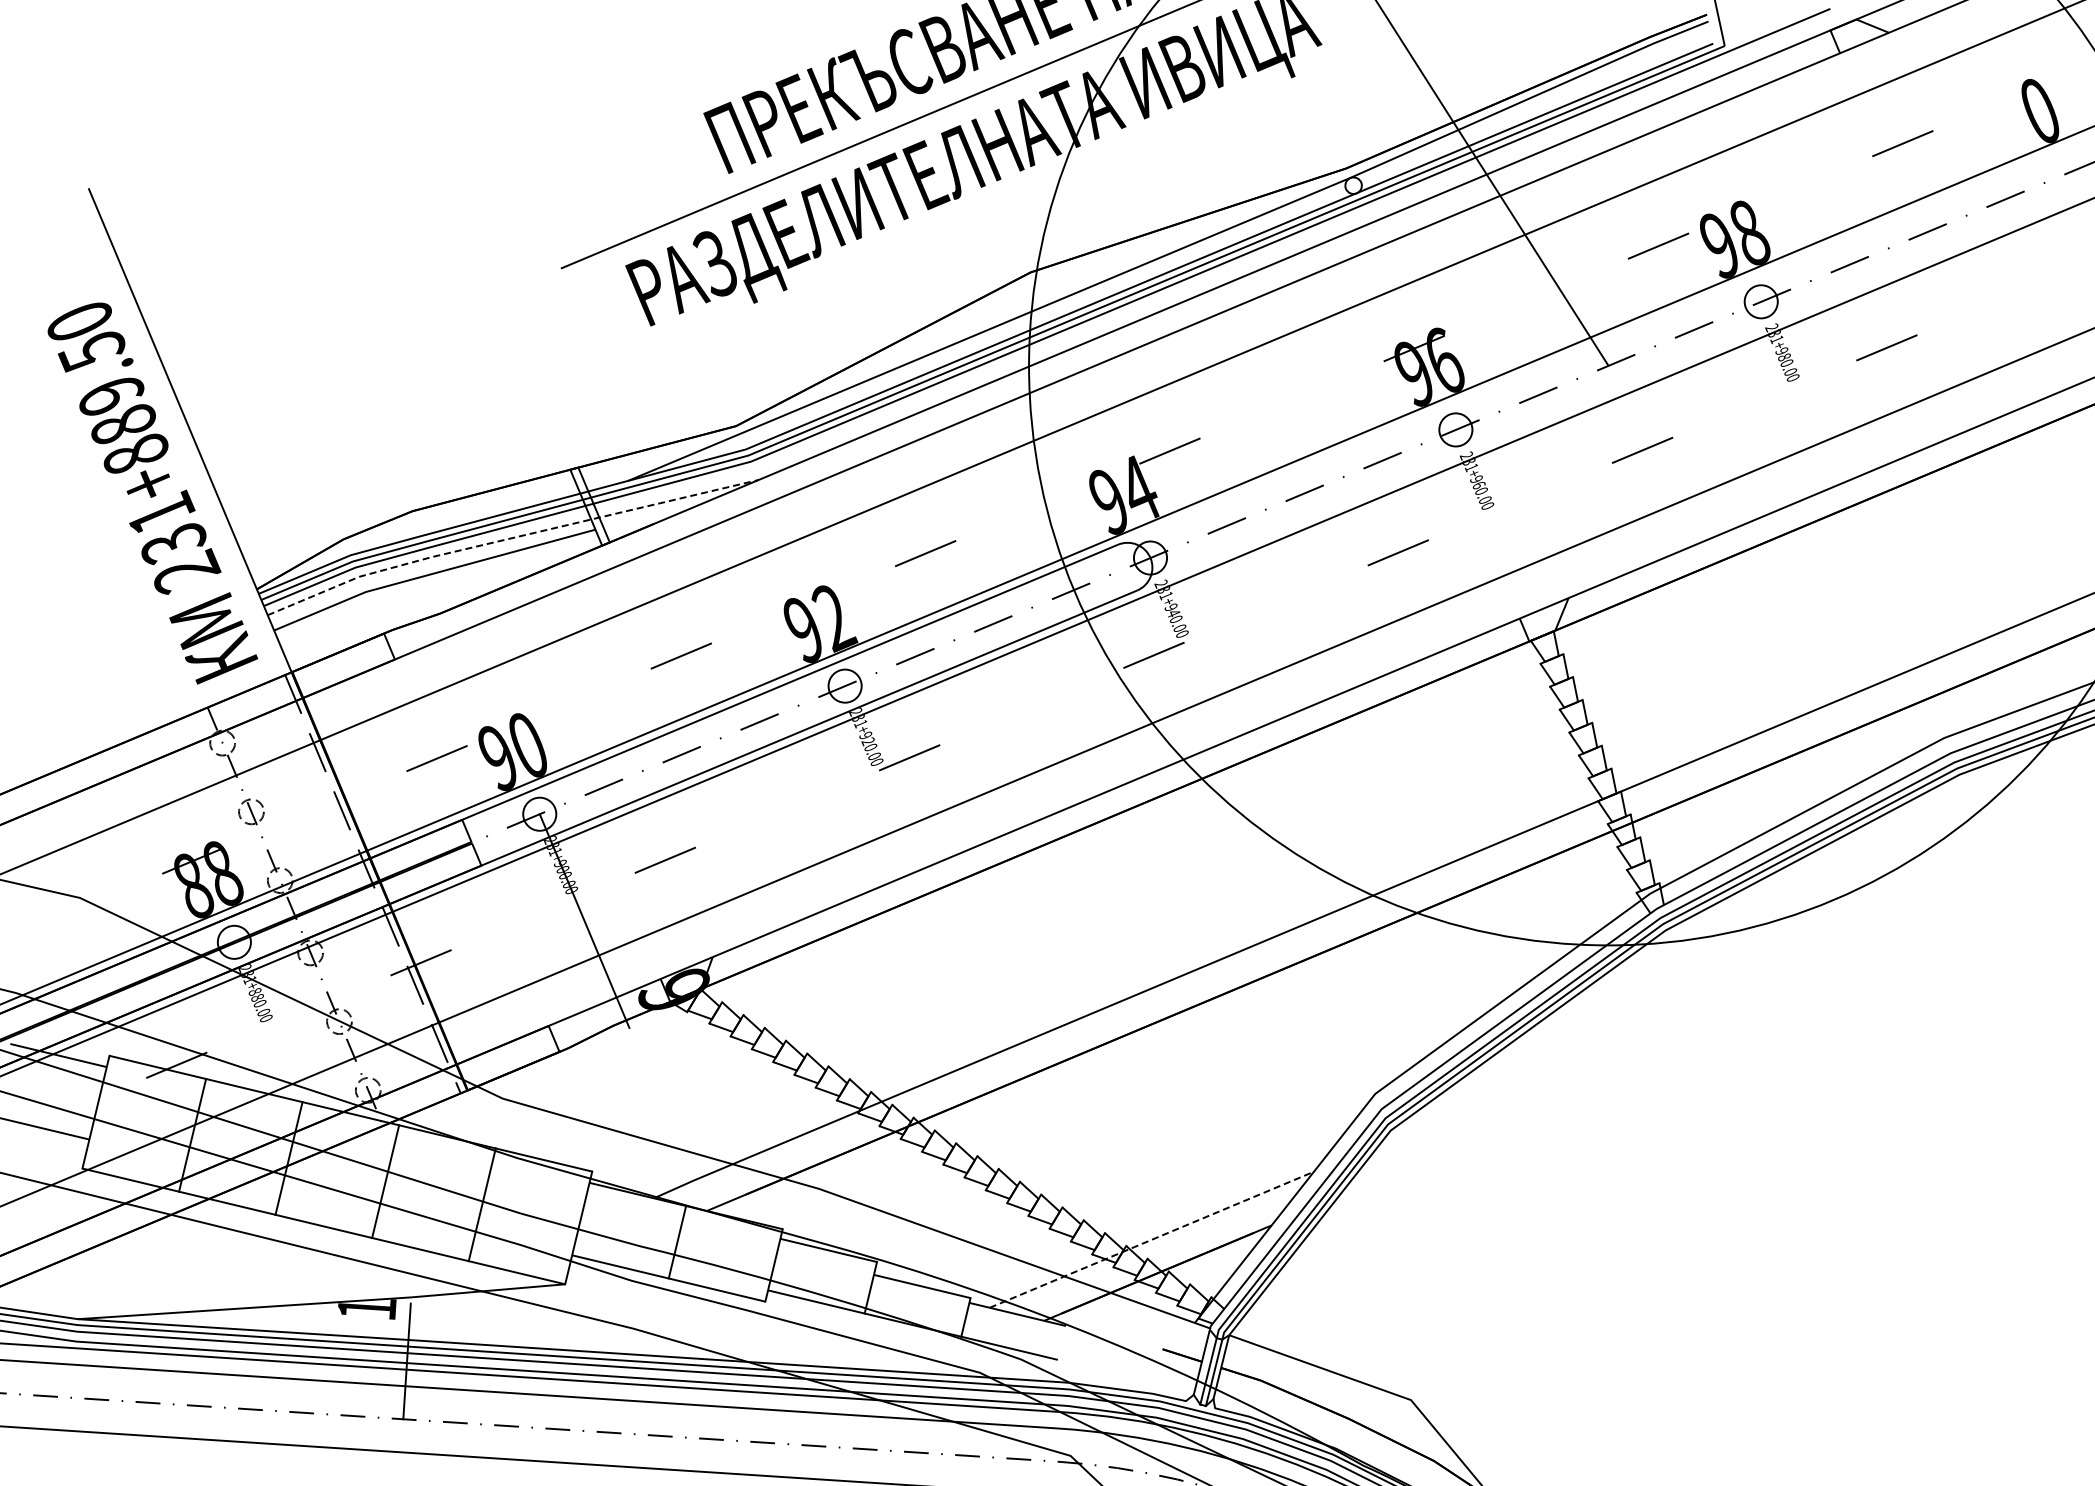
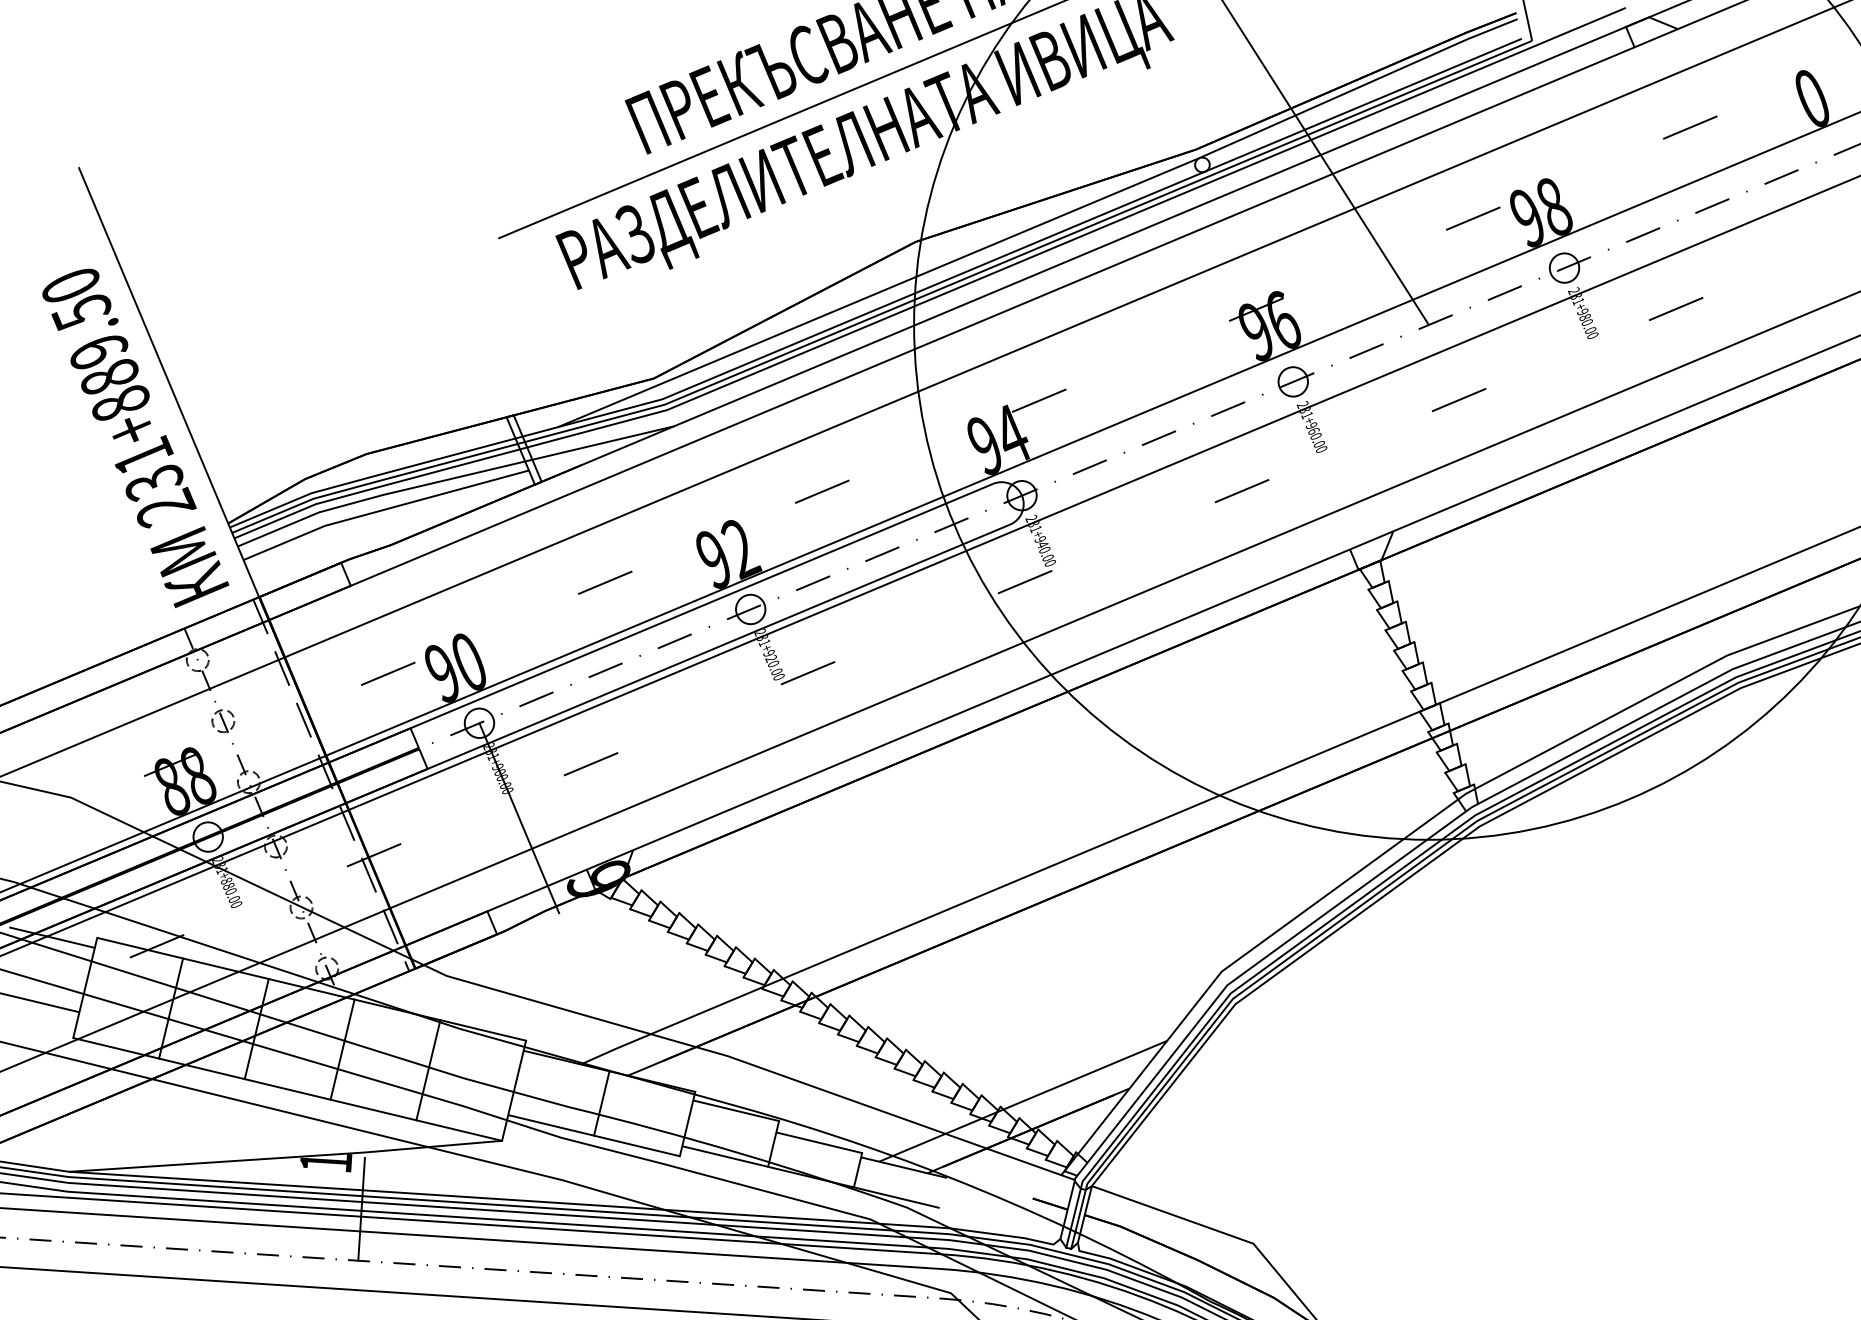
line: (508, 538) -> (451, 478), dashed -> solid
line: (1151, 1239) -> (1022, 1101), dashed -> solid

